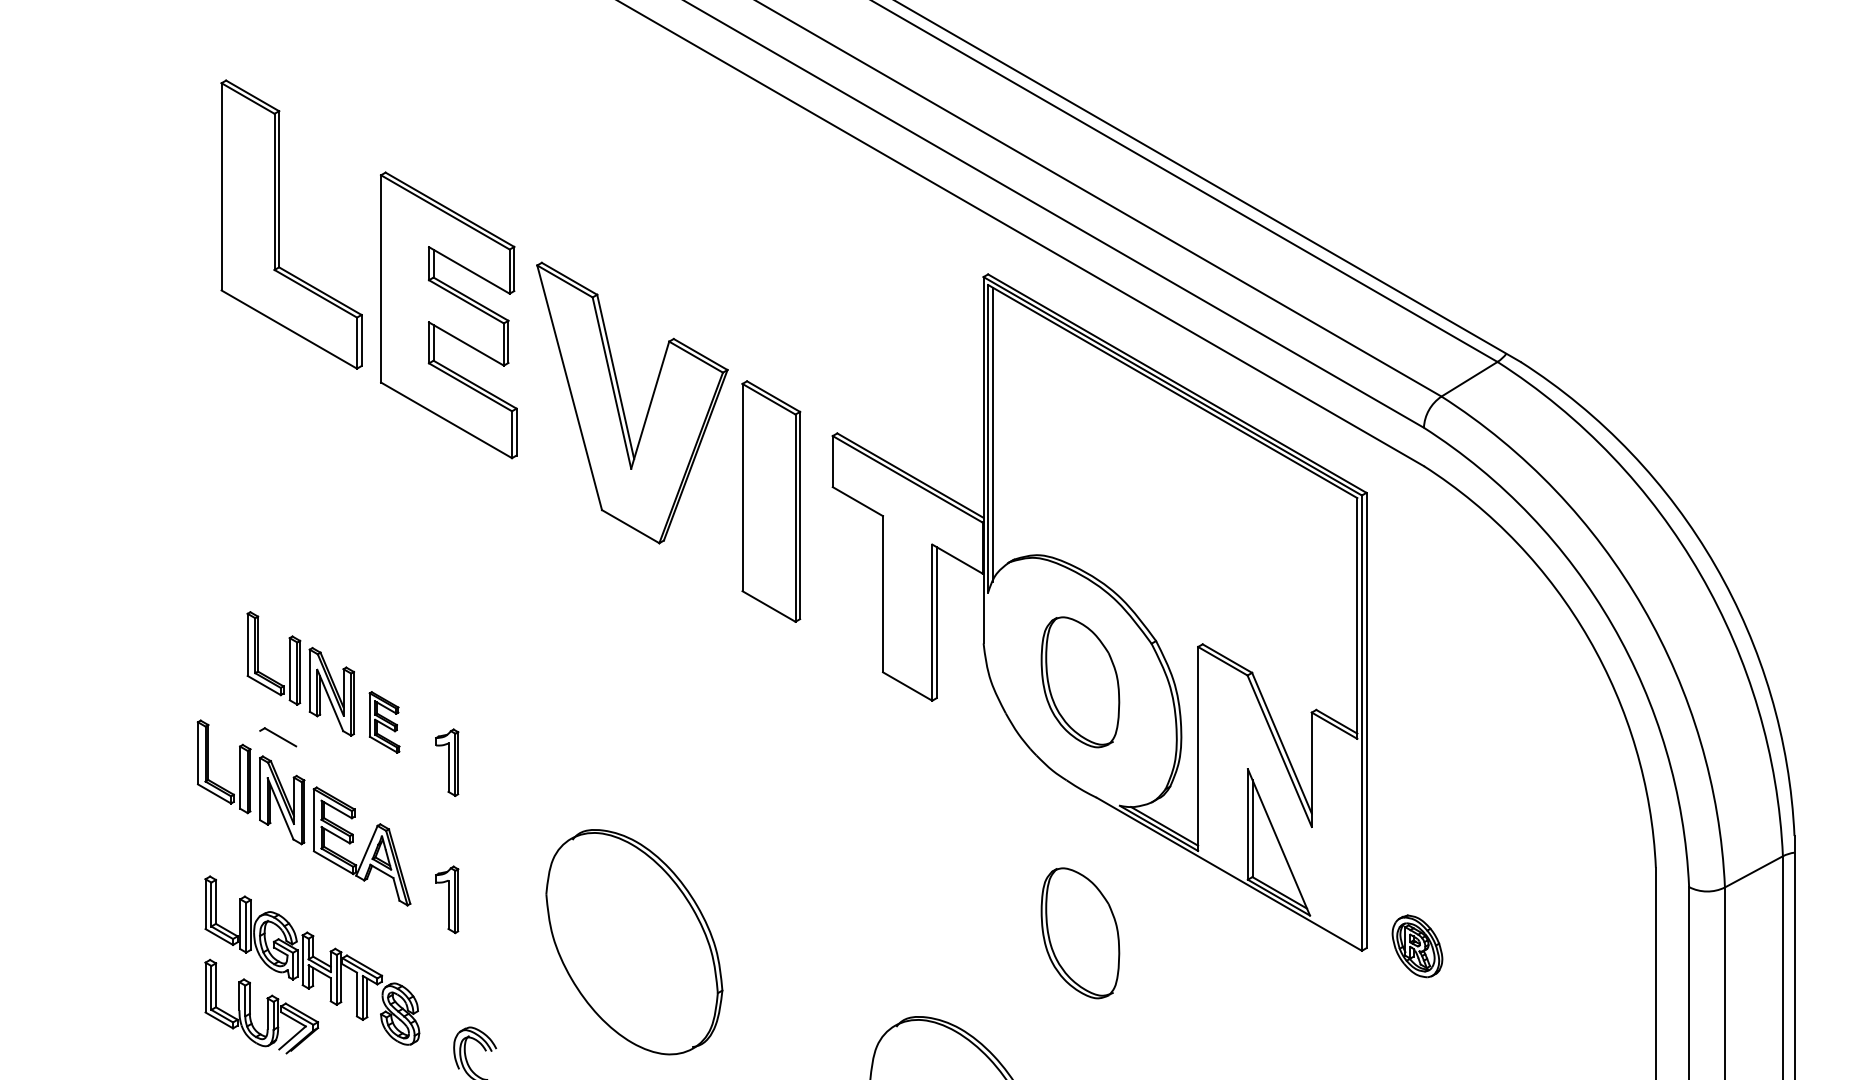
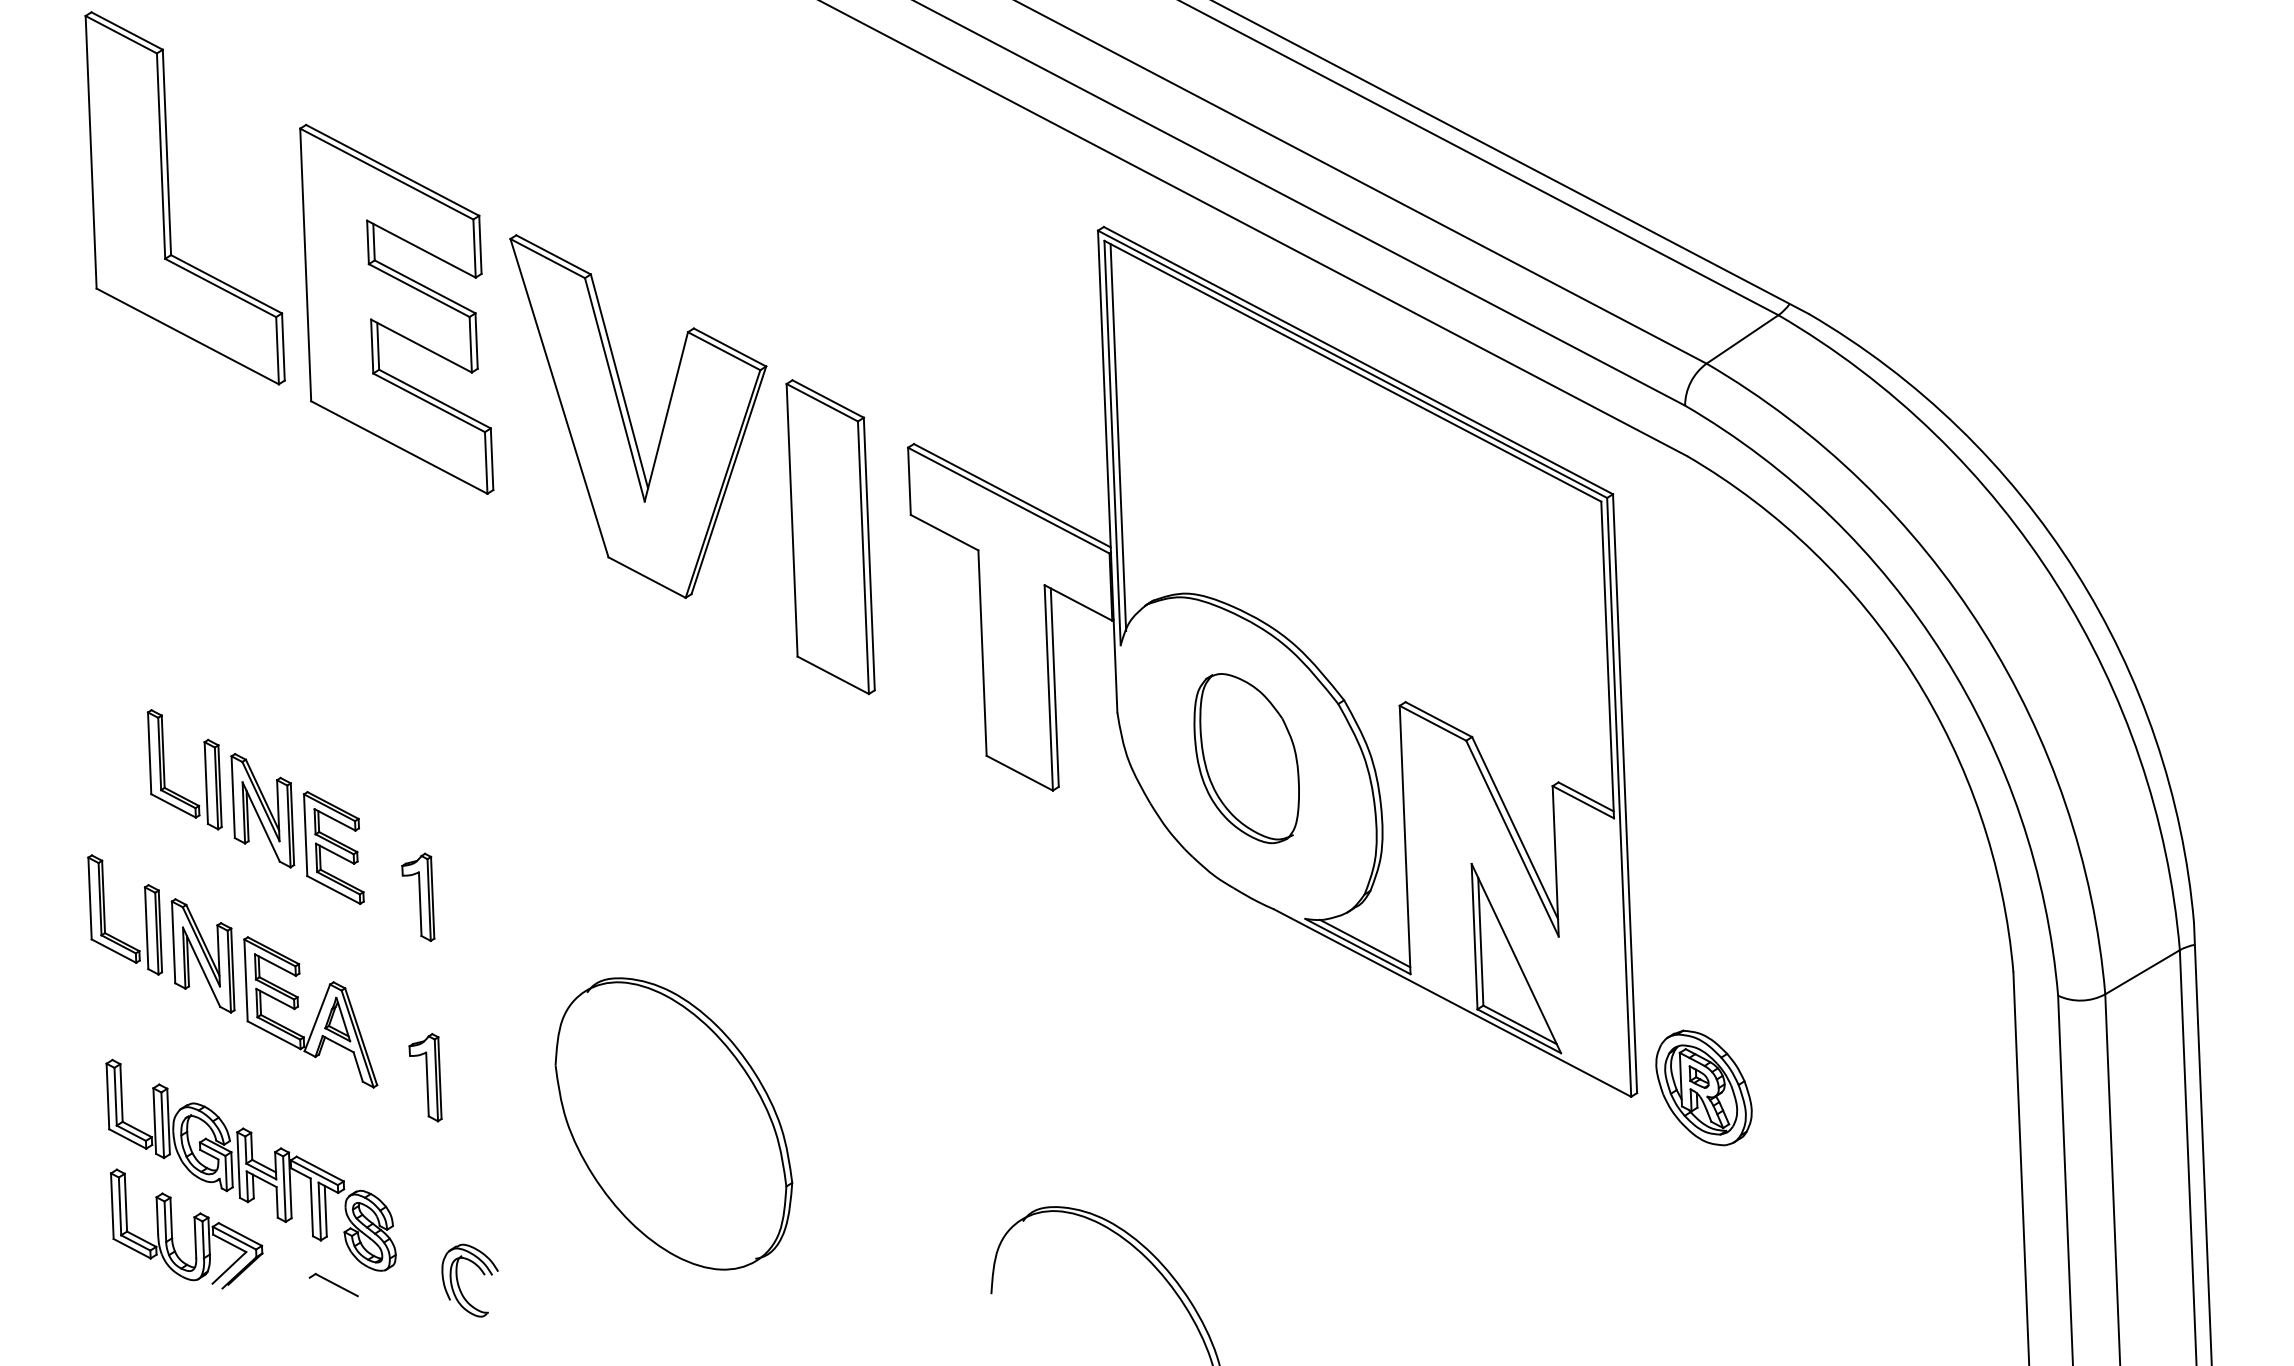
part: (384, 722) -> (333, 848), size x1.43
part: (278, 737) -> (334, 1285), moved
part: (1080, 933) -> (1260, 1088), removed
part: (1417, 946) -> (1704, 1088), size x1.43

